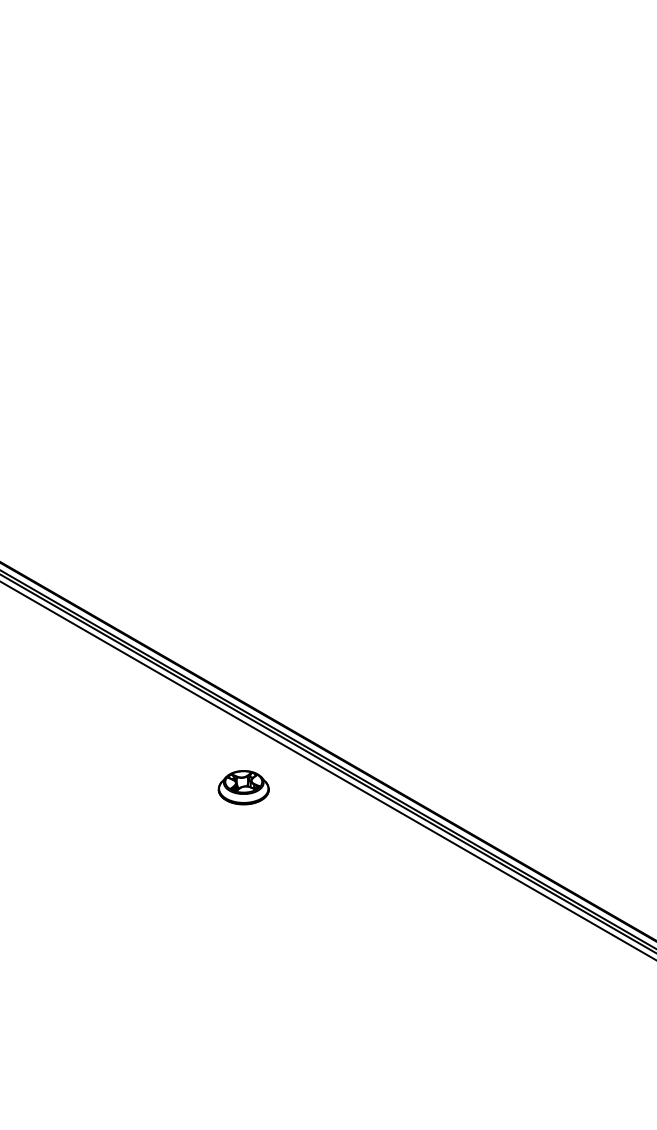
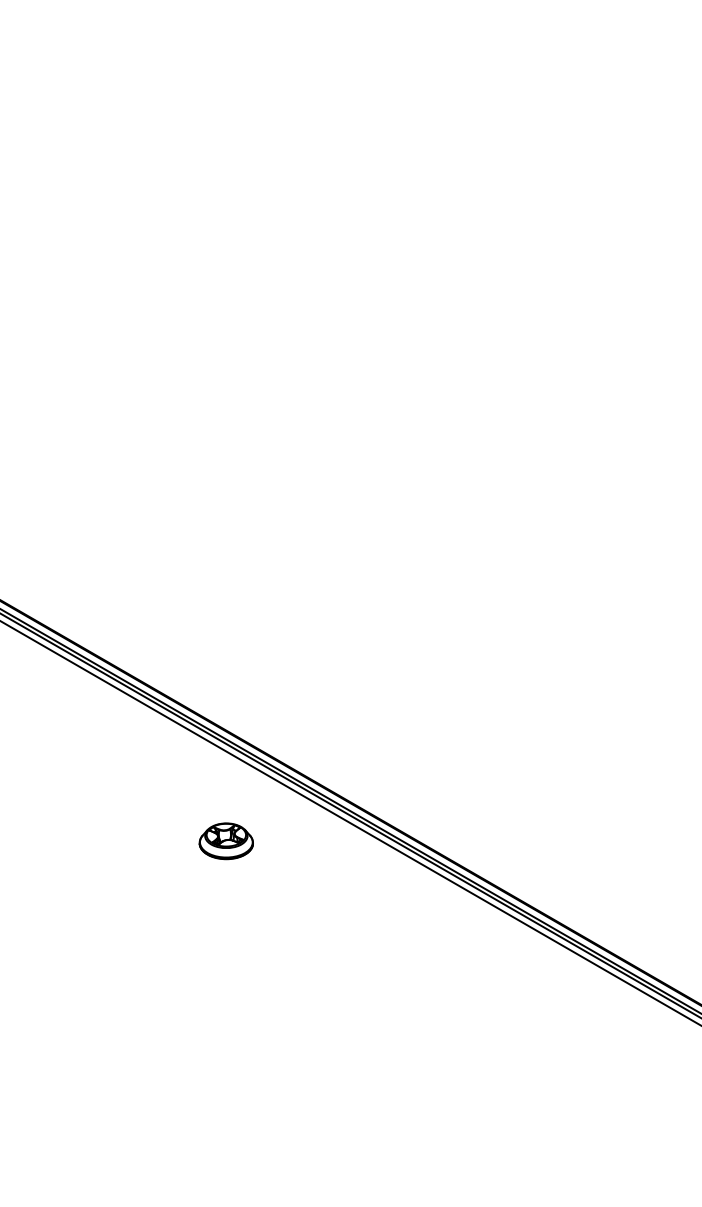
part: (243, 787) -> (226, 841), moved

